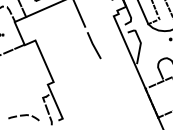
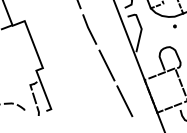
line: (110, 77) -> (106, 65), added
line: (128, 108) -> (124, 101), added

